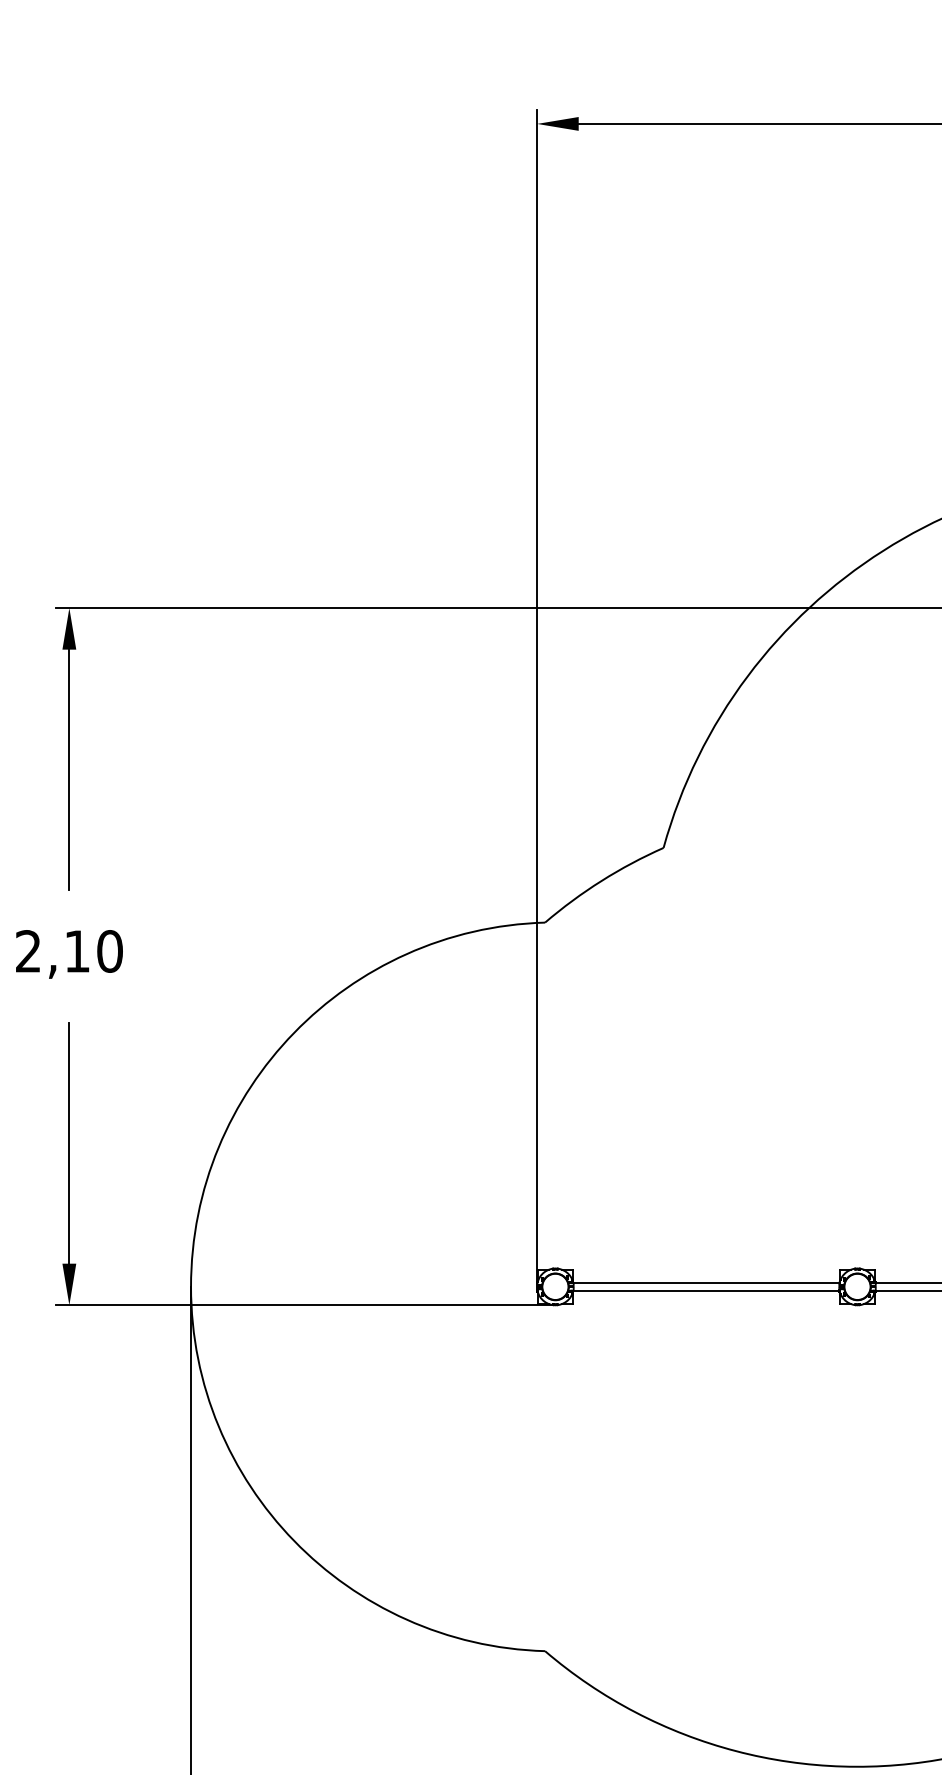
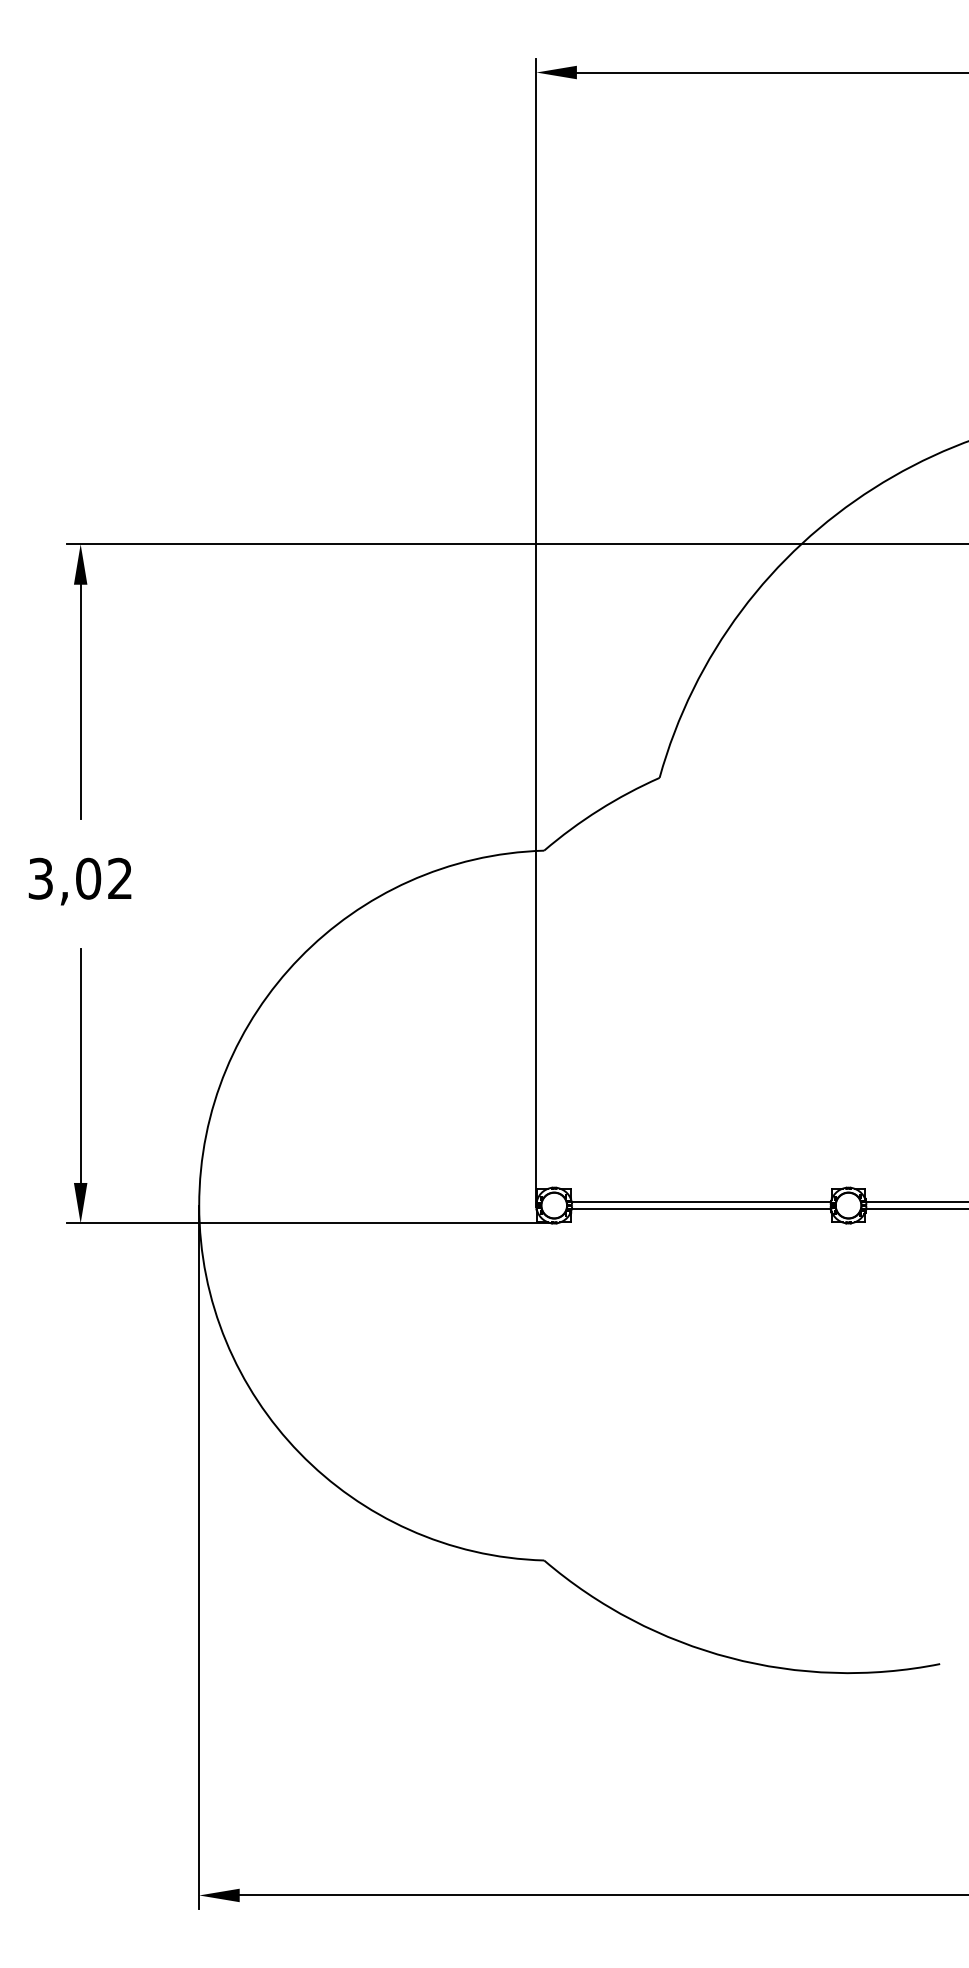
text: (69, 951) -> (80, 878), 2,10 -> 3,02

